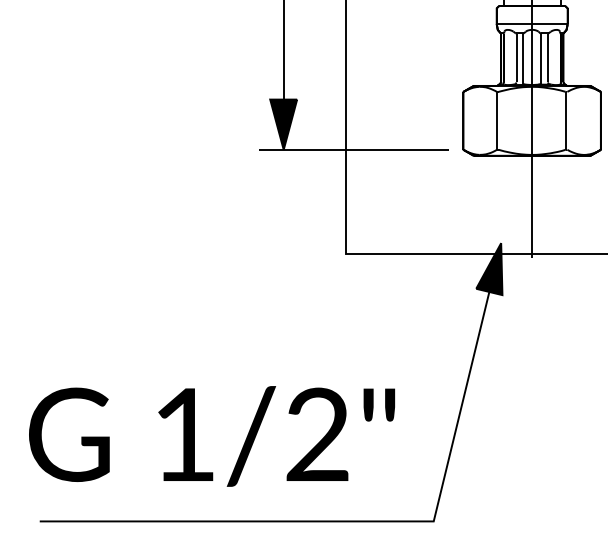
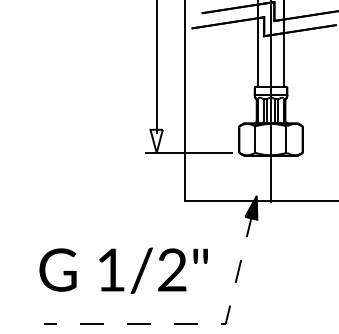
fill: (283, 122) -> (156, 140), removed
text: (211, 435) -> (123, 270), moved
line: (359, 520) -> (191, 323), solid -> dashed

